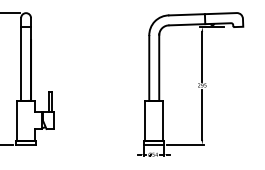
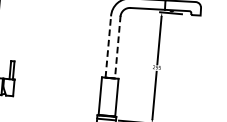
line: (149, 67) -> (108, 46), solid -> dashed
line: (159, 68) -> (117, 47), solid -> dashed

